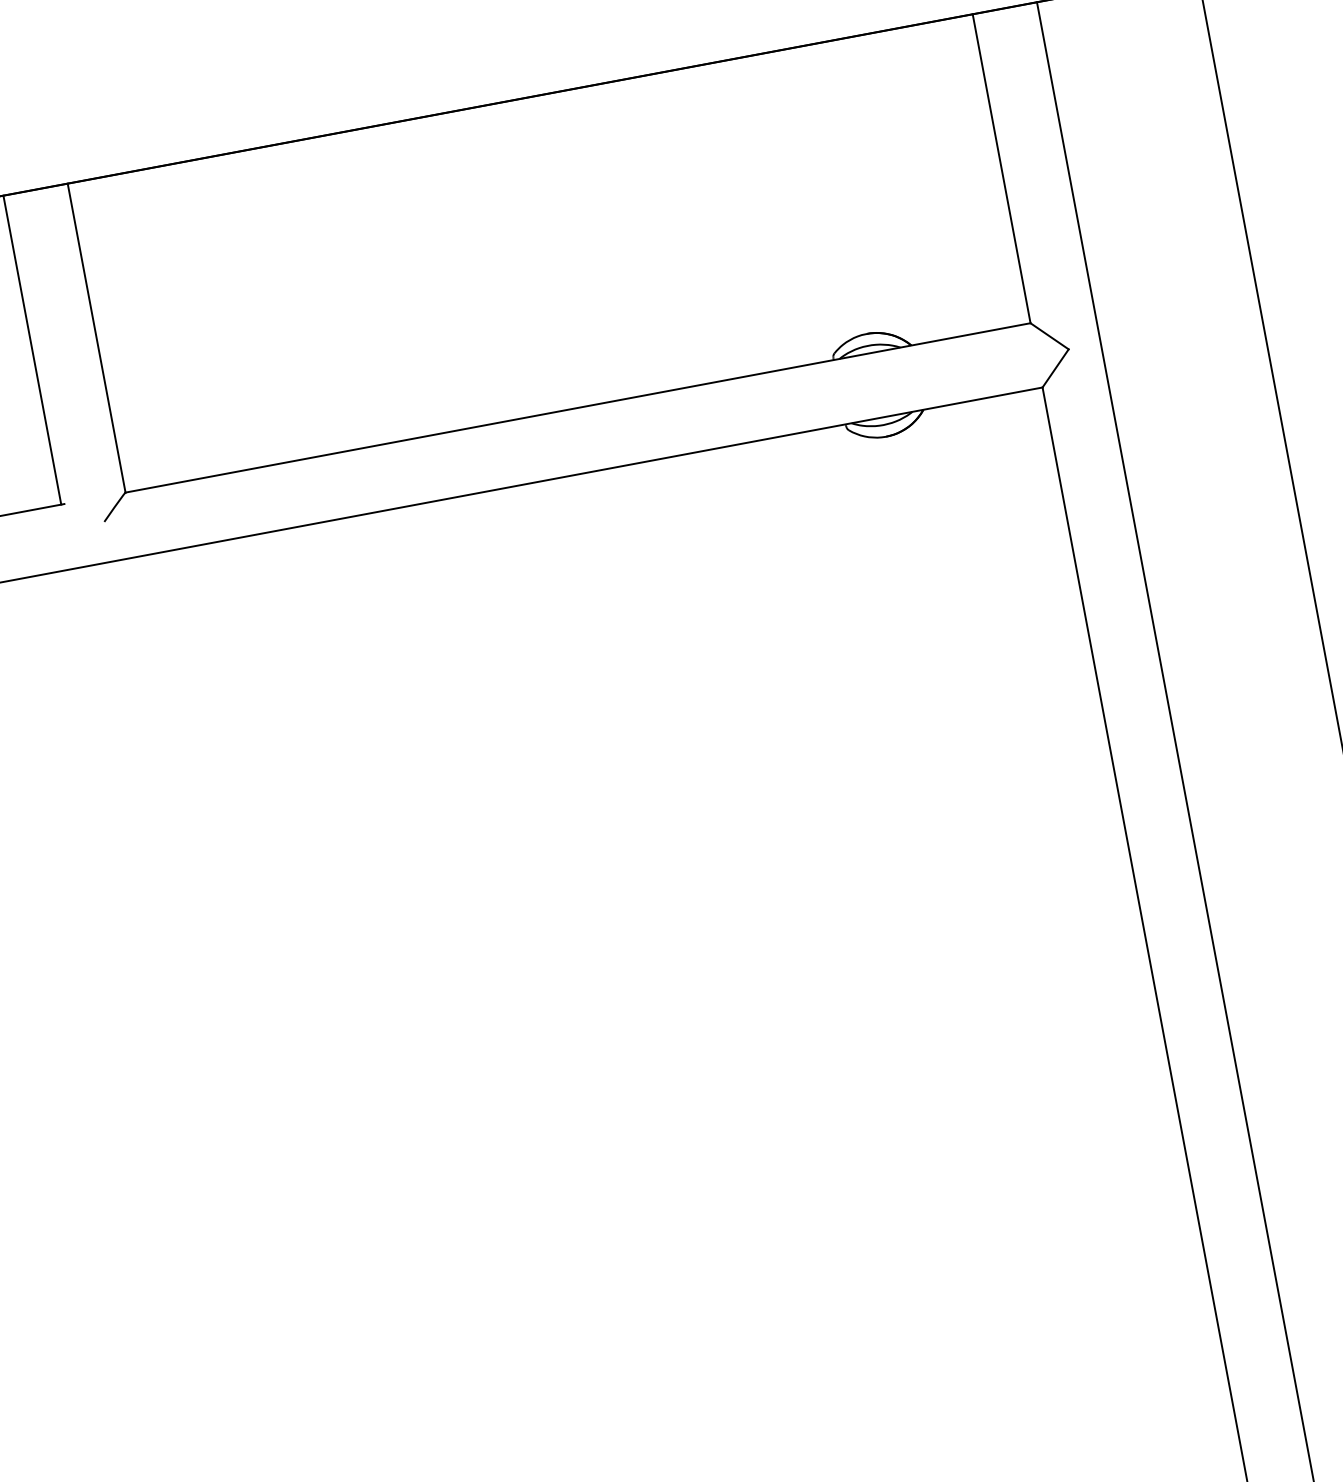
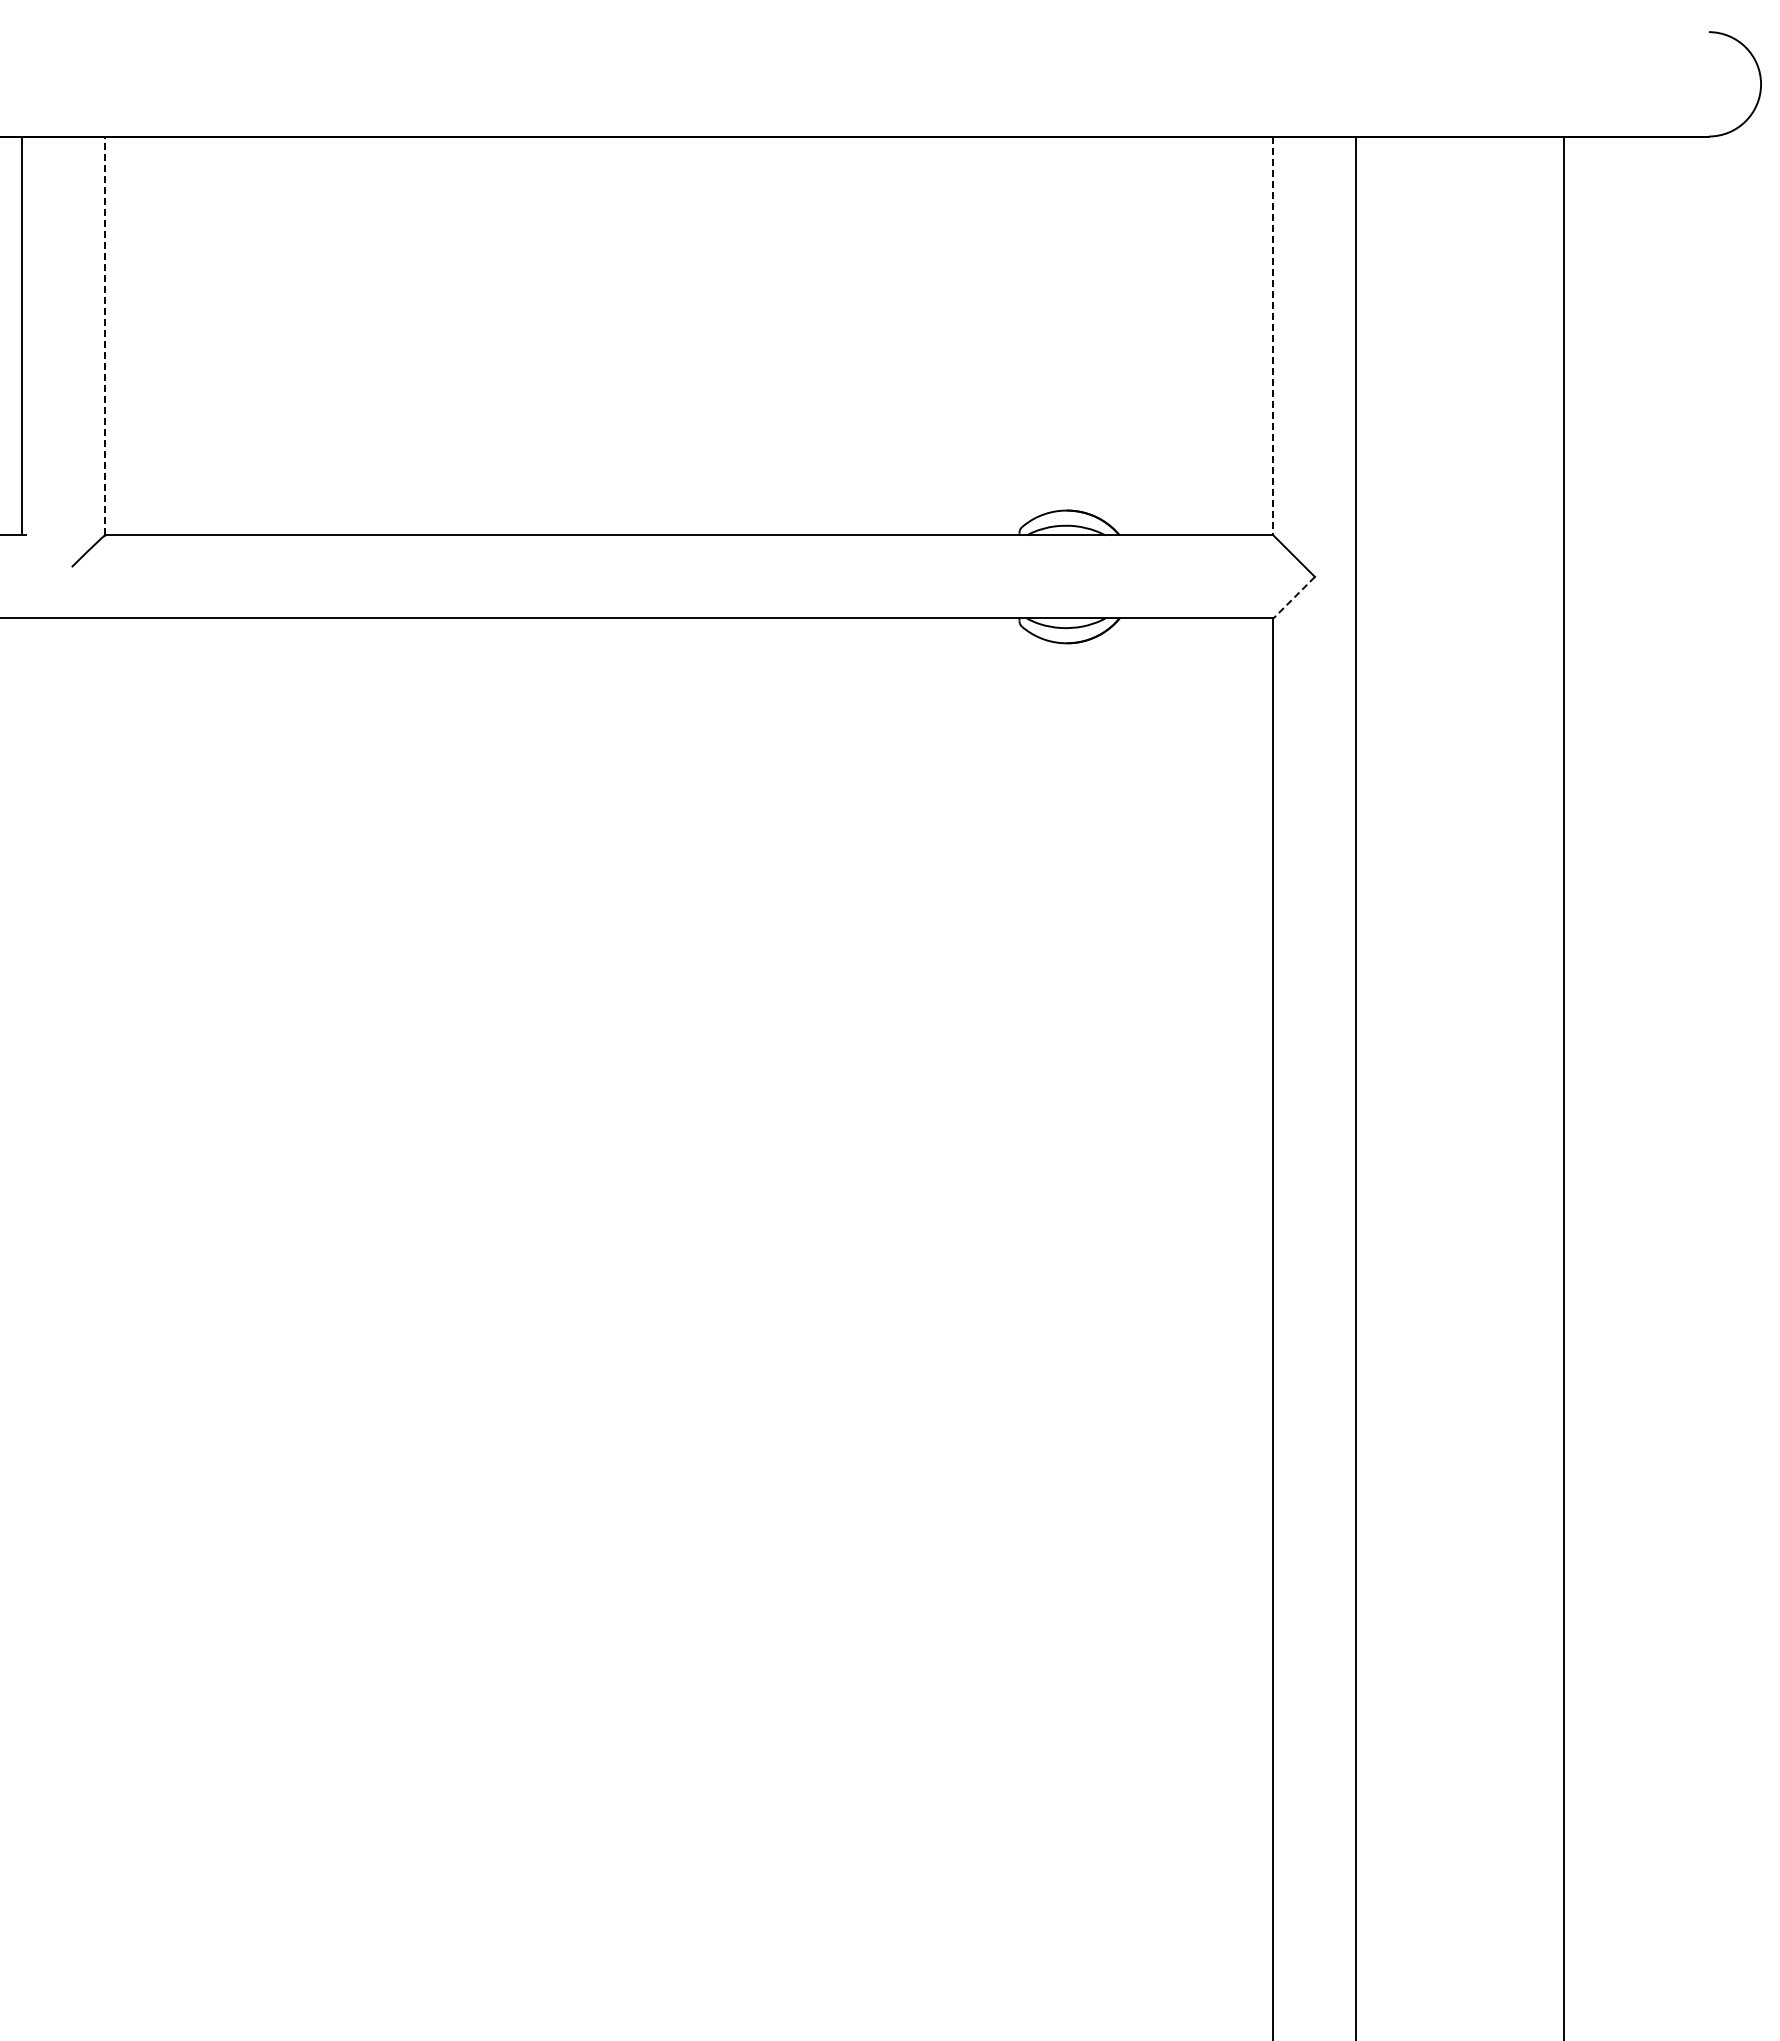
line: (1001, 169) -> (1273, 336), solid -> dashed
line: (96, 337) -> (105, 335), solid -> dashed
line: (1055, 369) -> (1293, 598), solid -> dashed

